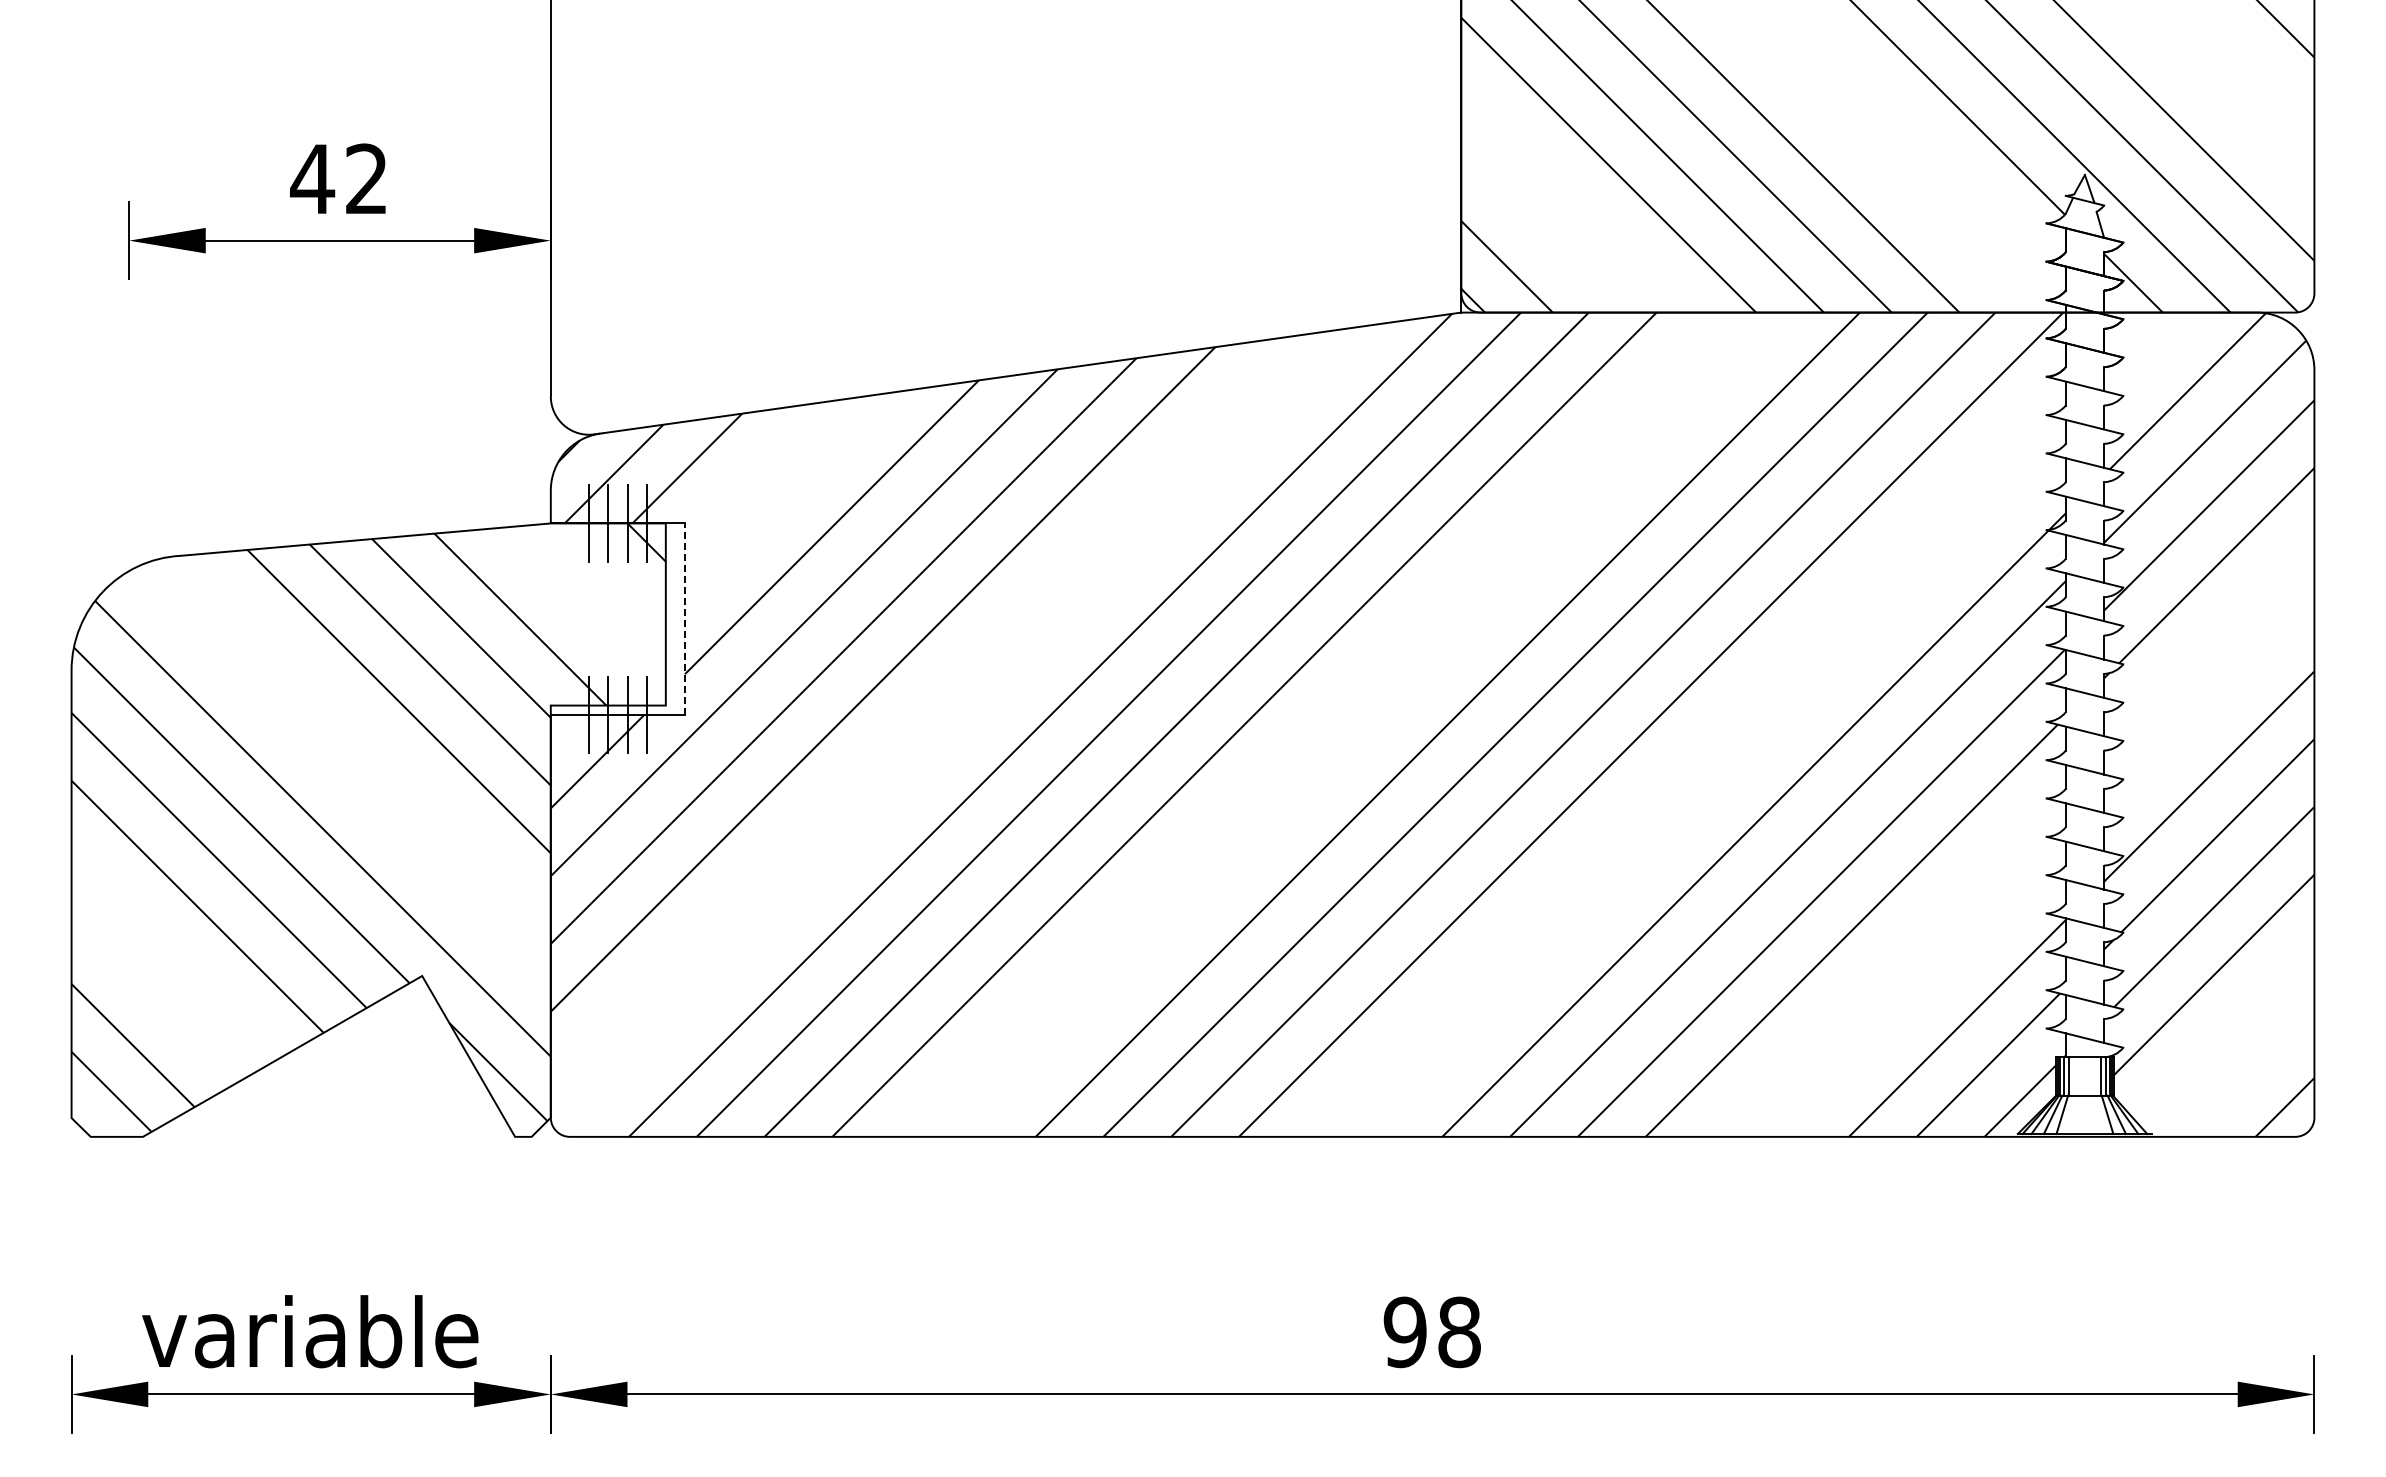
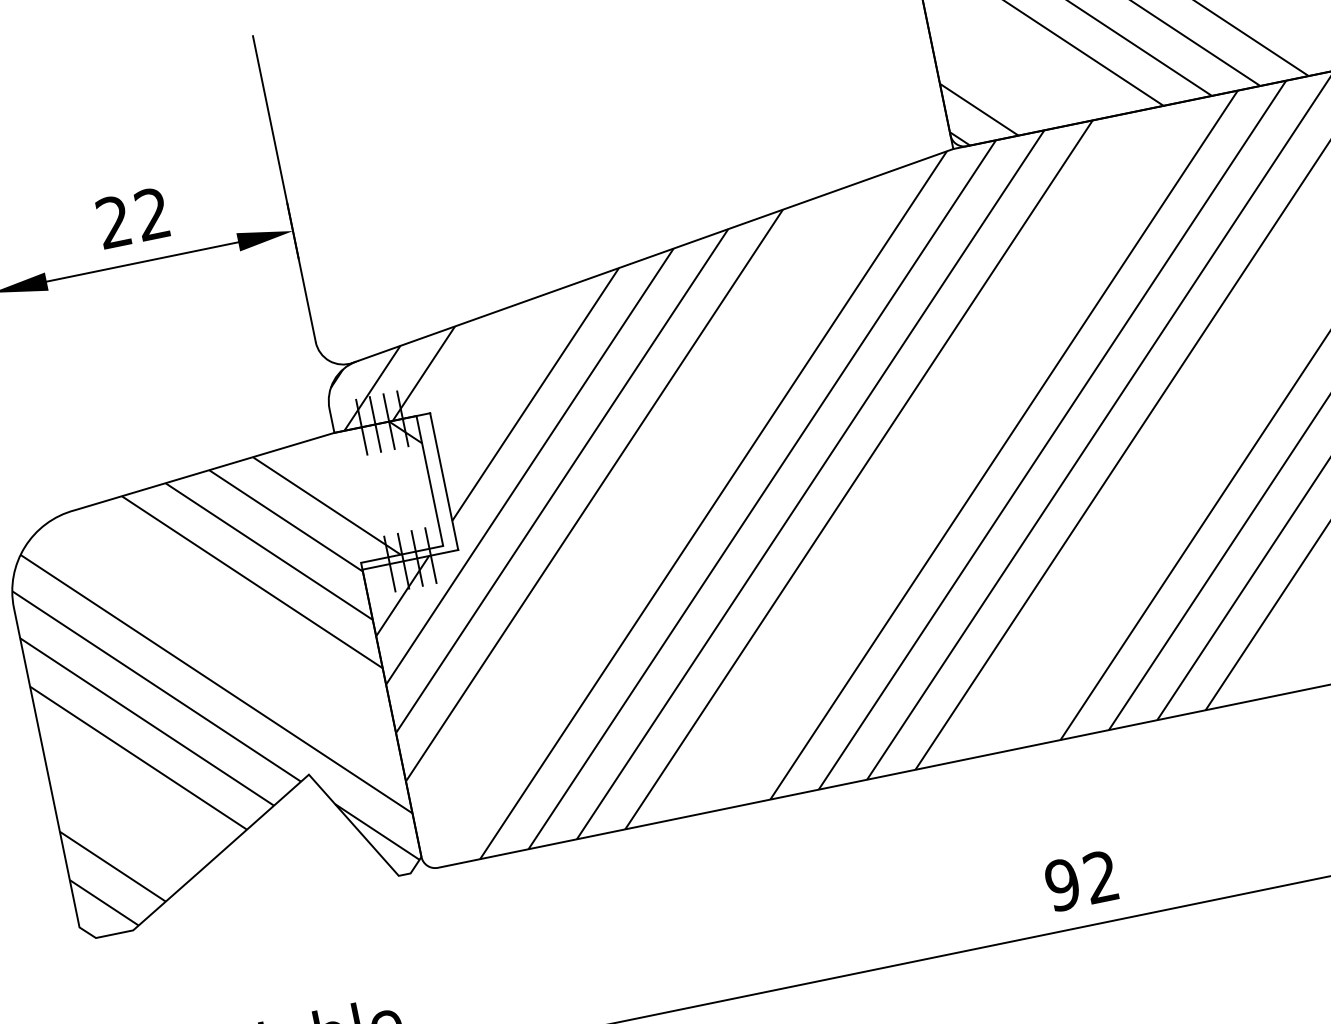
text: (312, 178) -> (113, 221), 42 -> 22
line: (685, 619) -> (444, 481), dashed -> solid
text: (1459, 1332) -> (1101, 877), 98 -> 92

